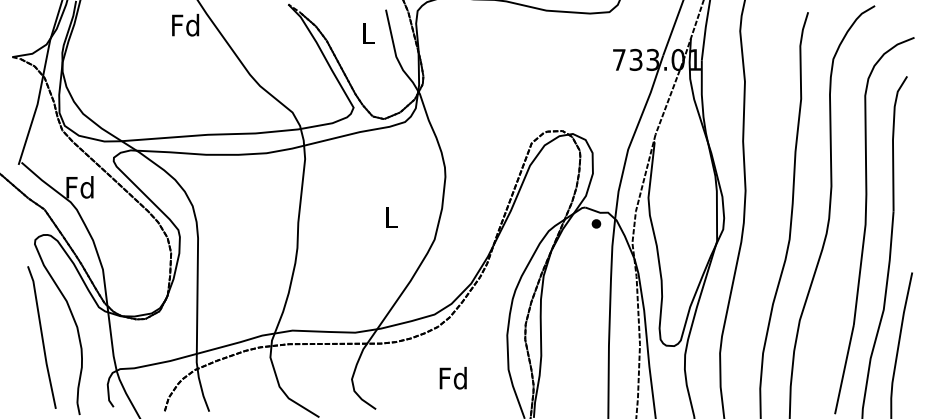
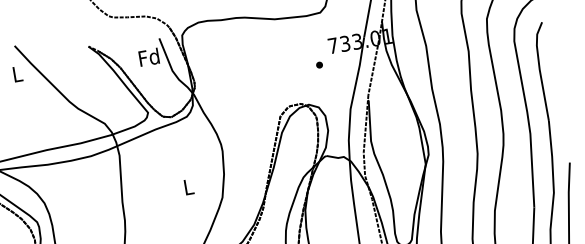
text: (185, 24) -> (17, 73), Fd -> L
text: (367, 32) -> (148, 57), L -> Fd
part: (596, 223) -> (319, 64), moved

